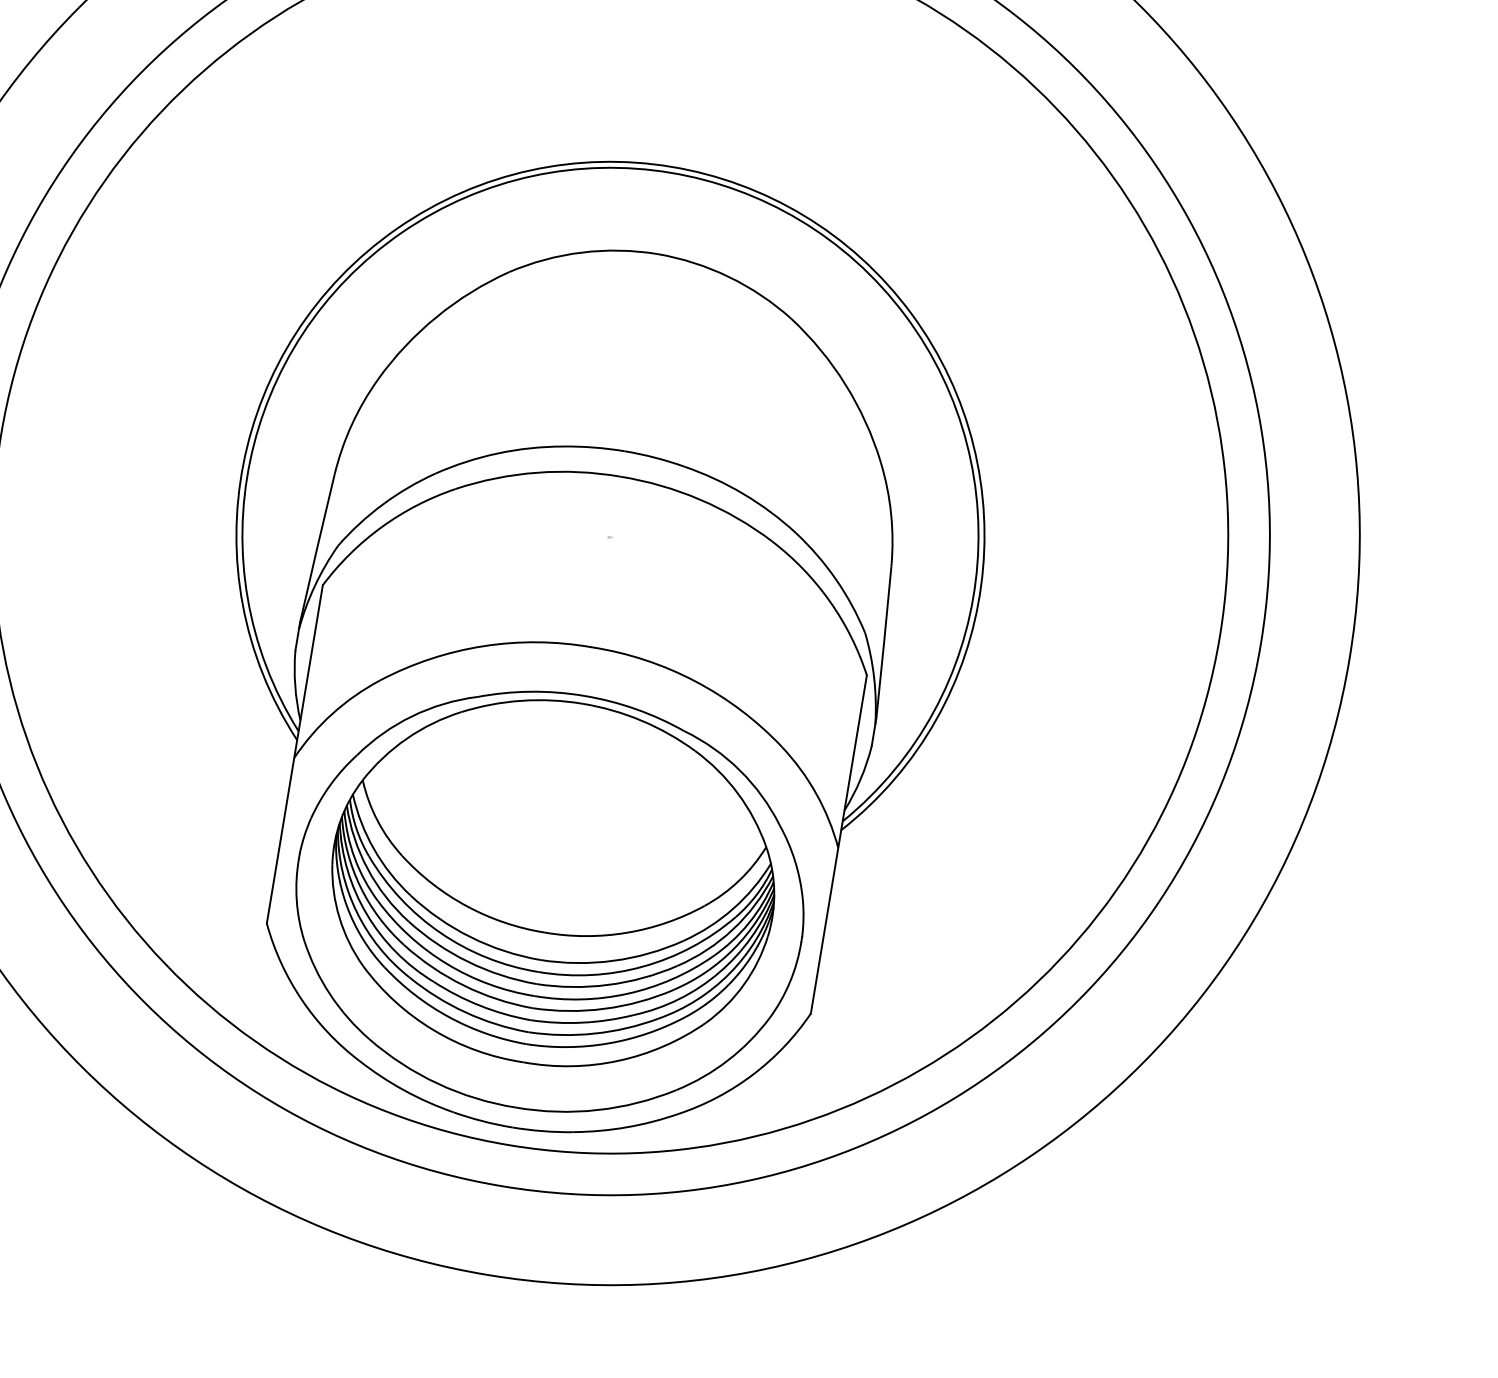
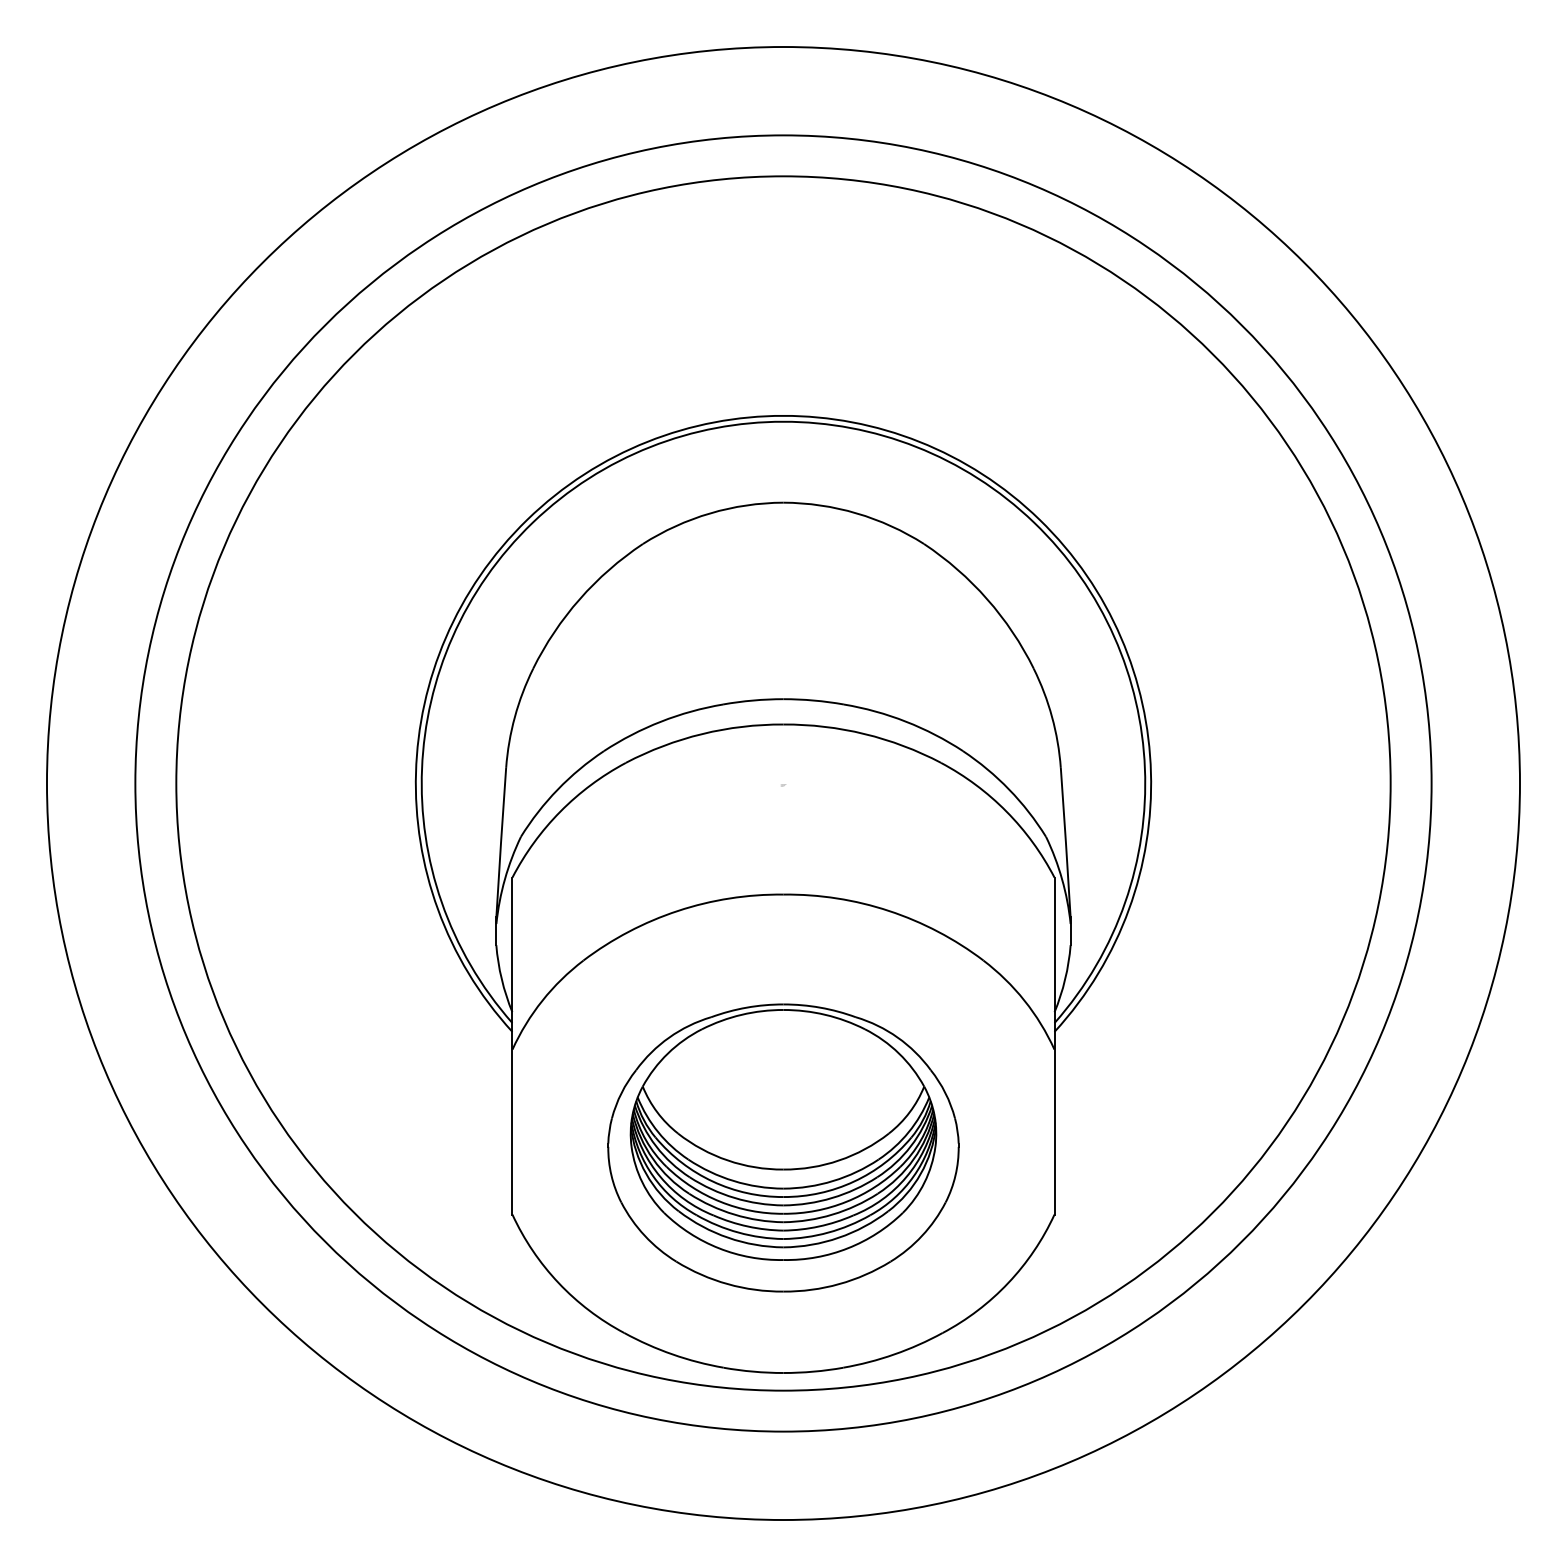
part: (550, 901) -> (783, 1147), size x0.7

